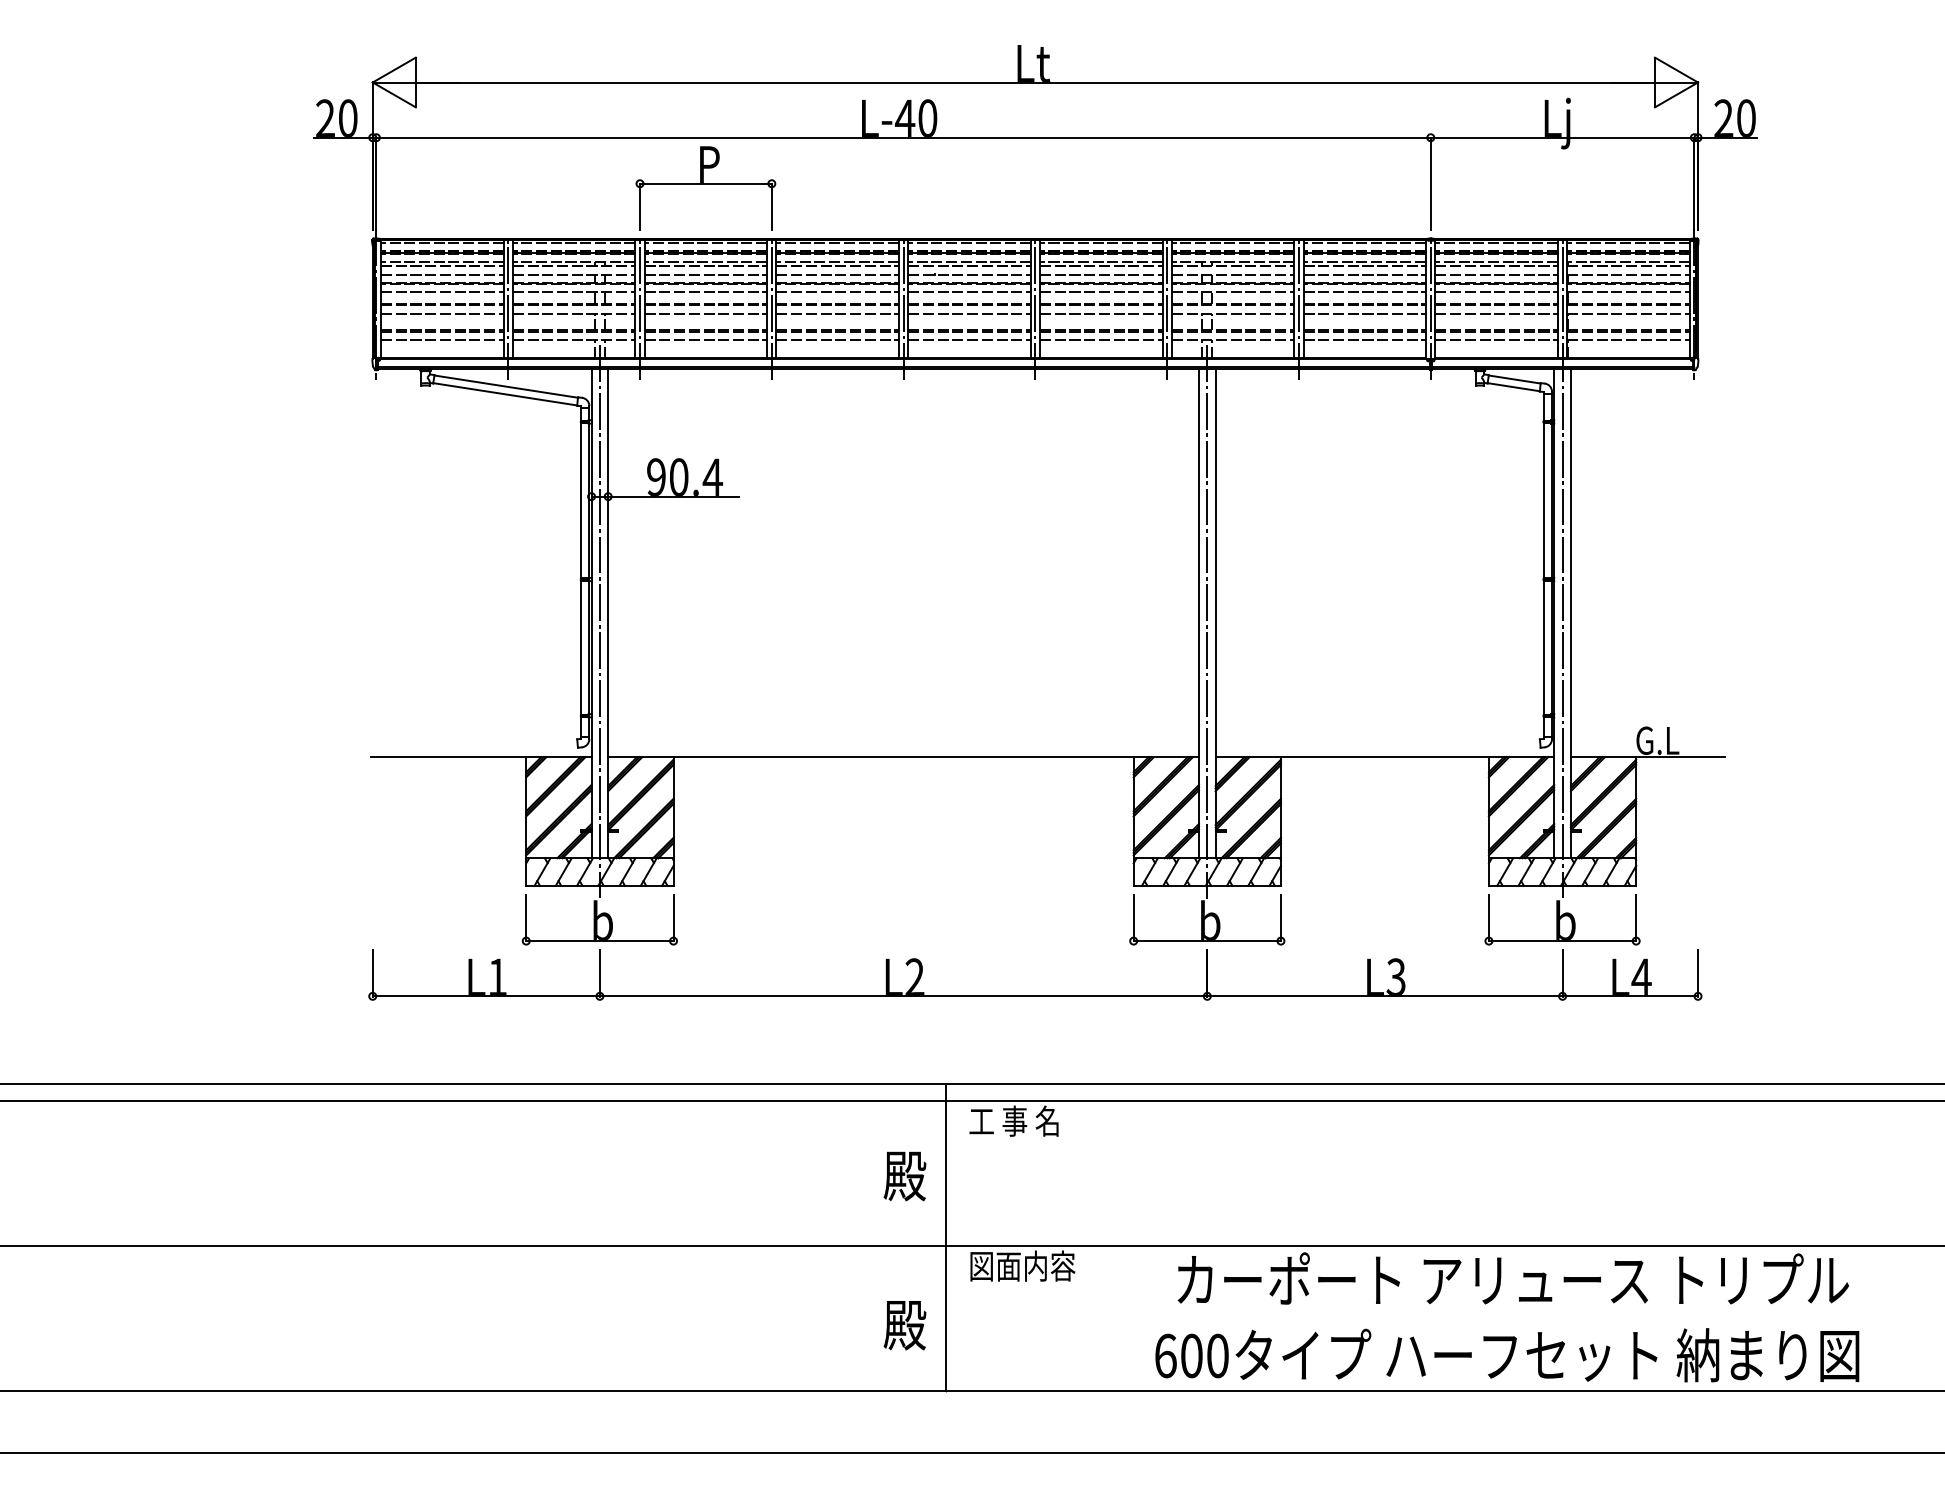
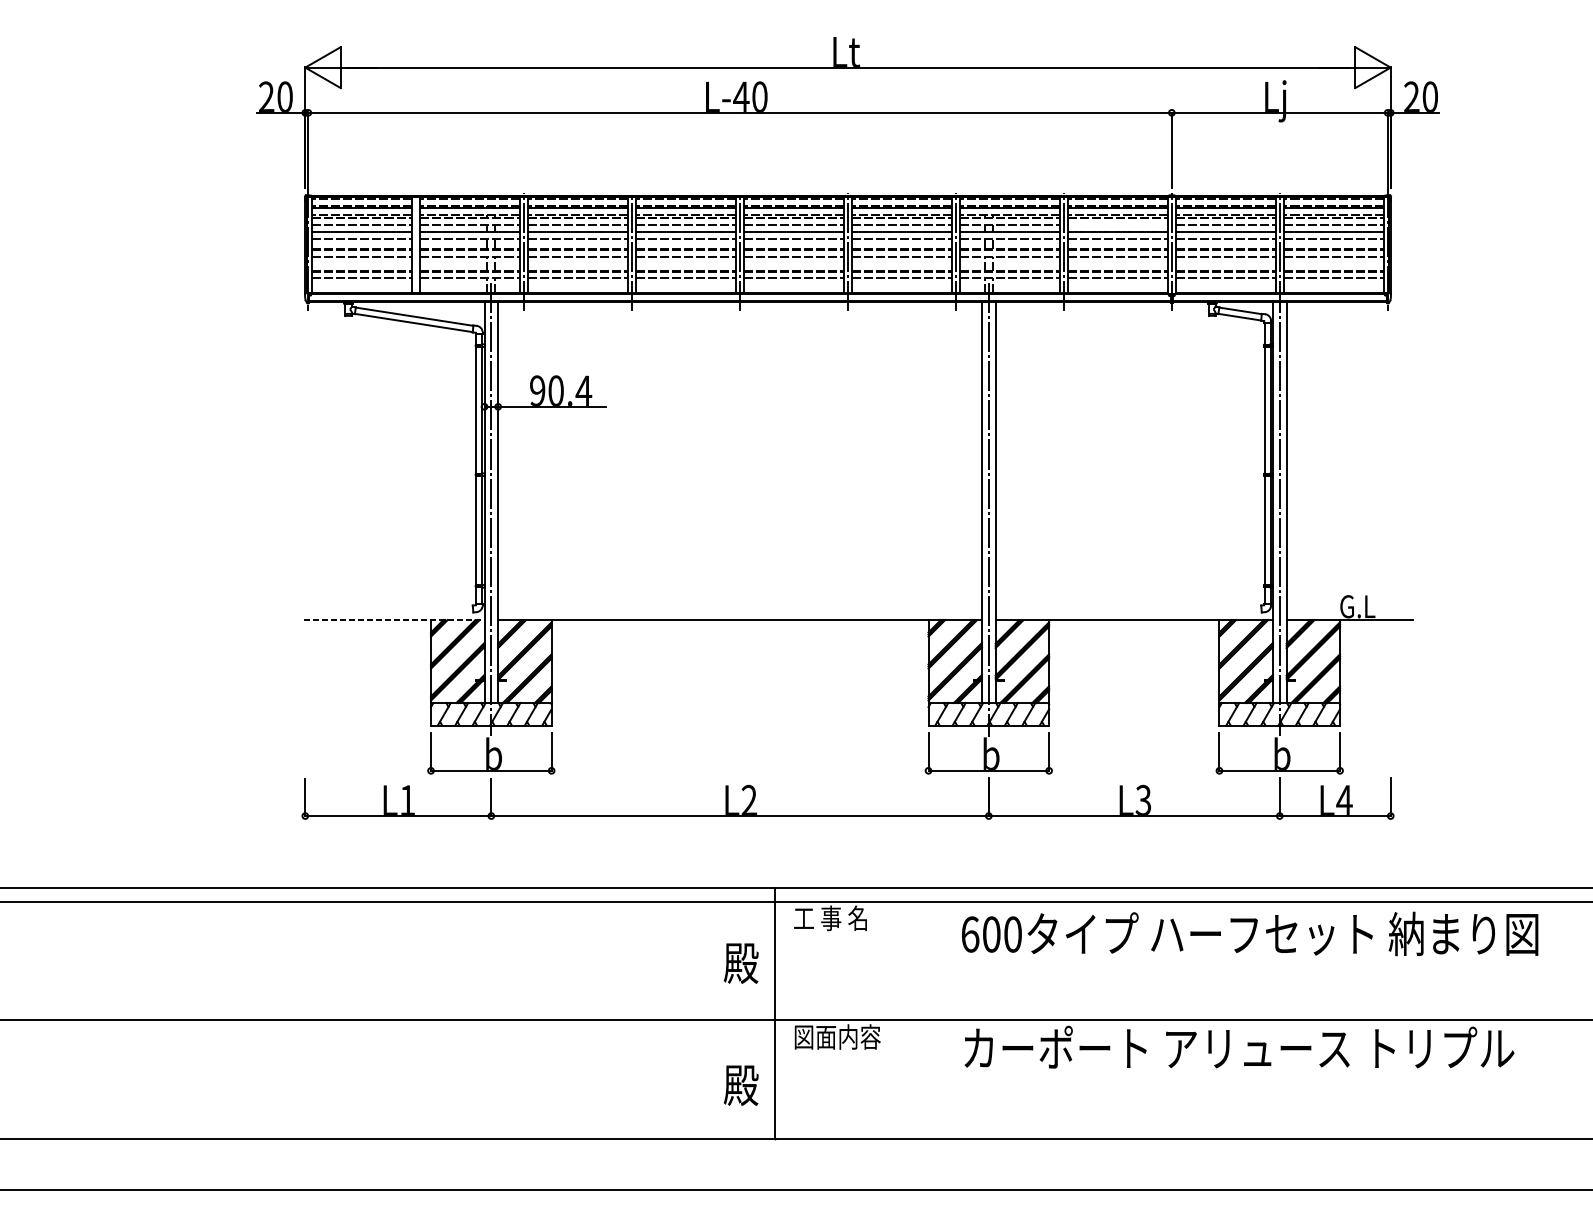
part: (705, 188) -> (577, 154), removed
line: (1364, 274) -> (1117, 224), removed
line: (508, 307) -> (416, 251), removed
line: (481, 757) -> (394, 620), solid -> dashed
text: (1507, 1355) -> (1250, 934), moved

